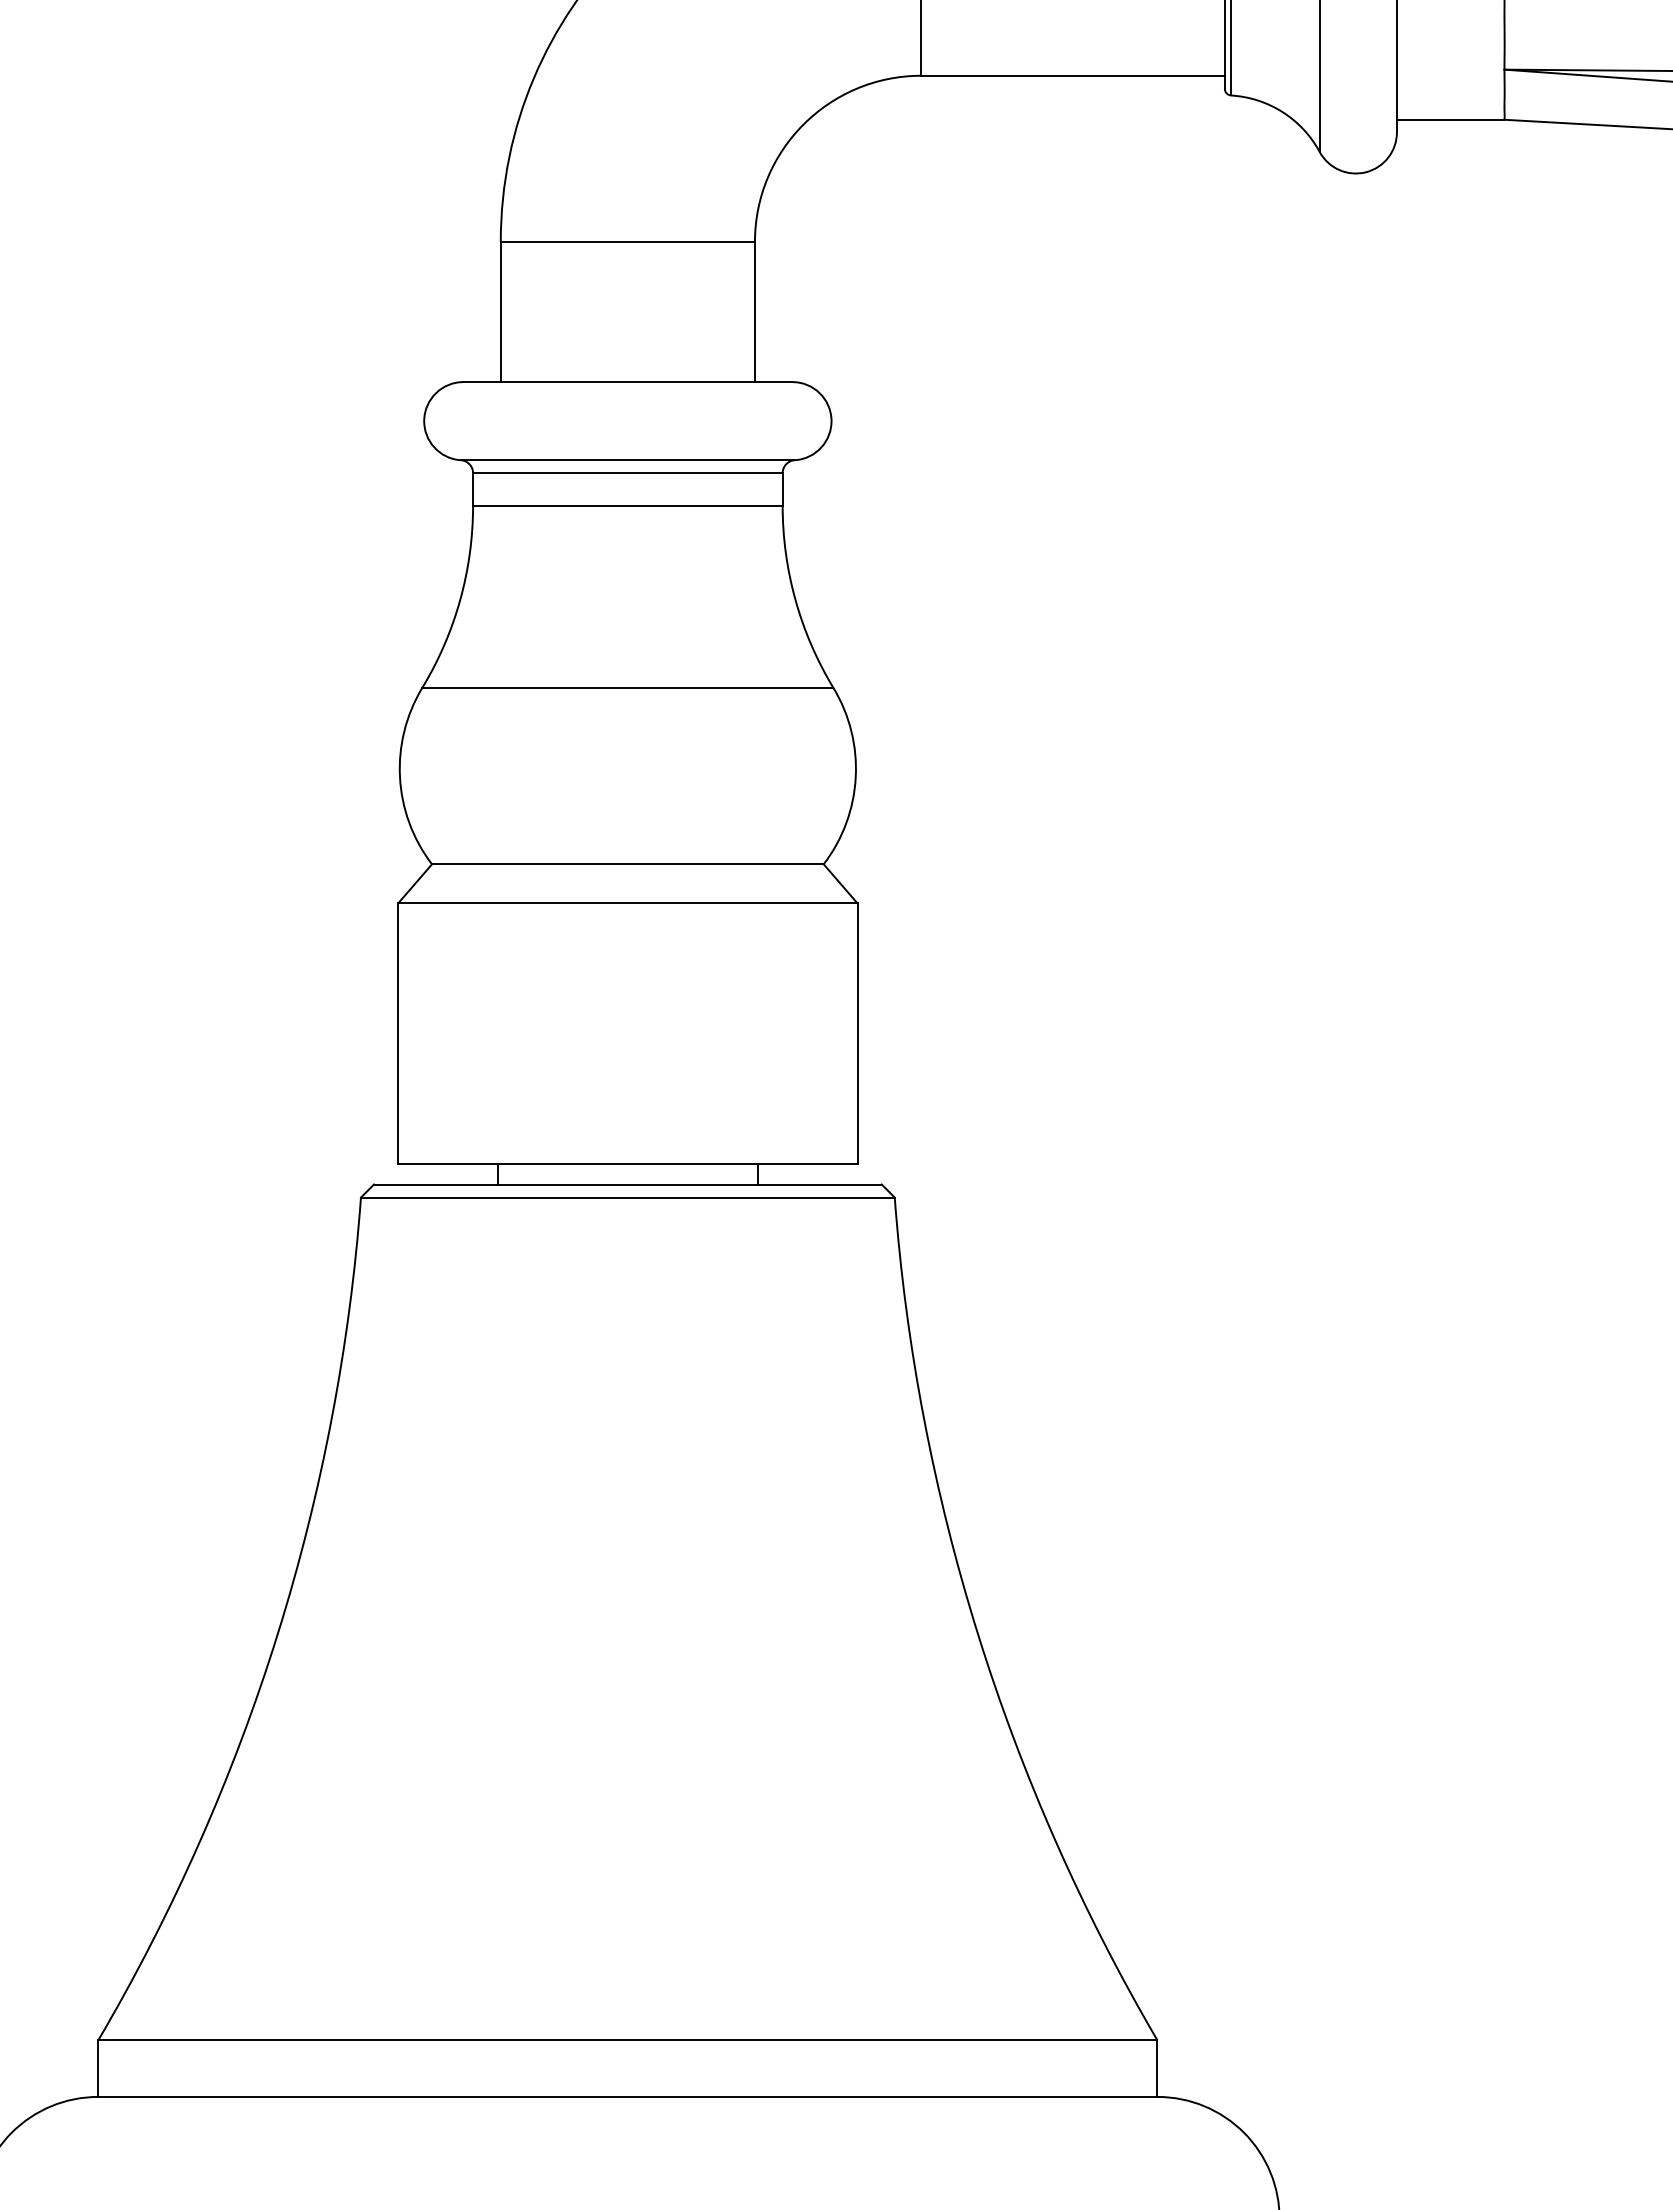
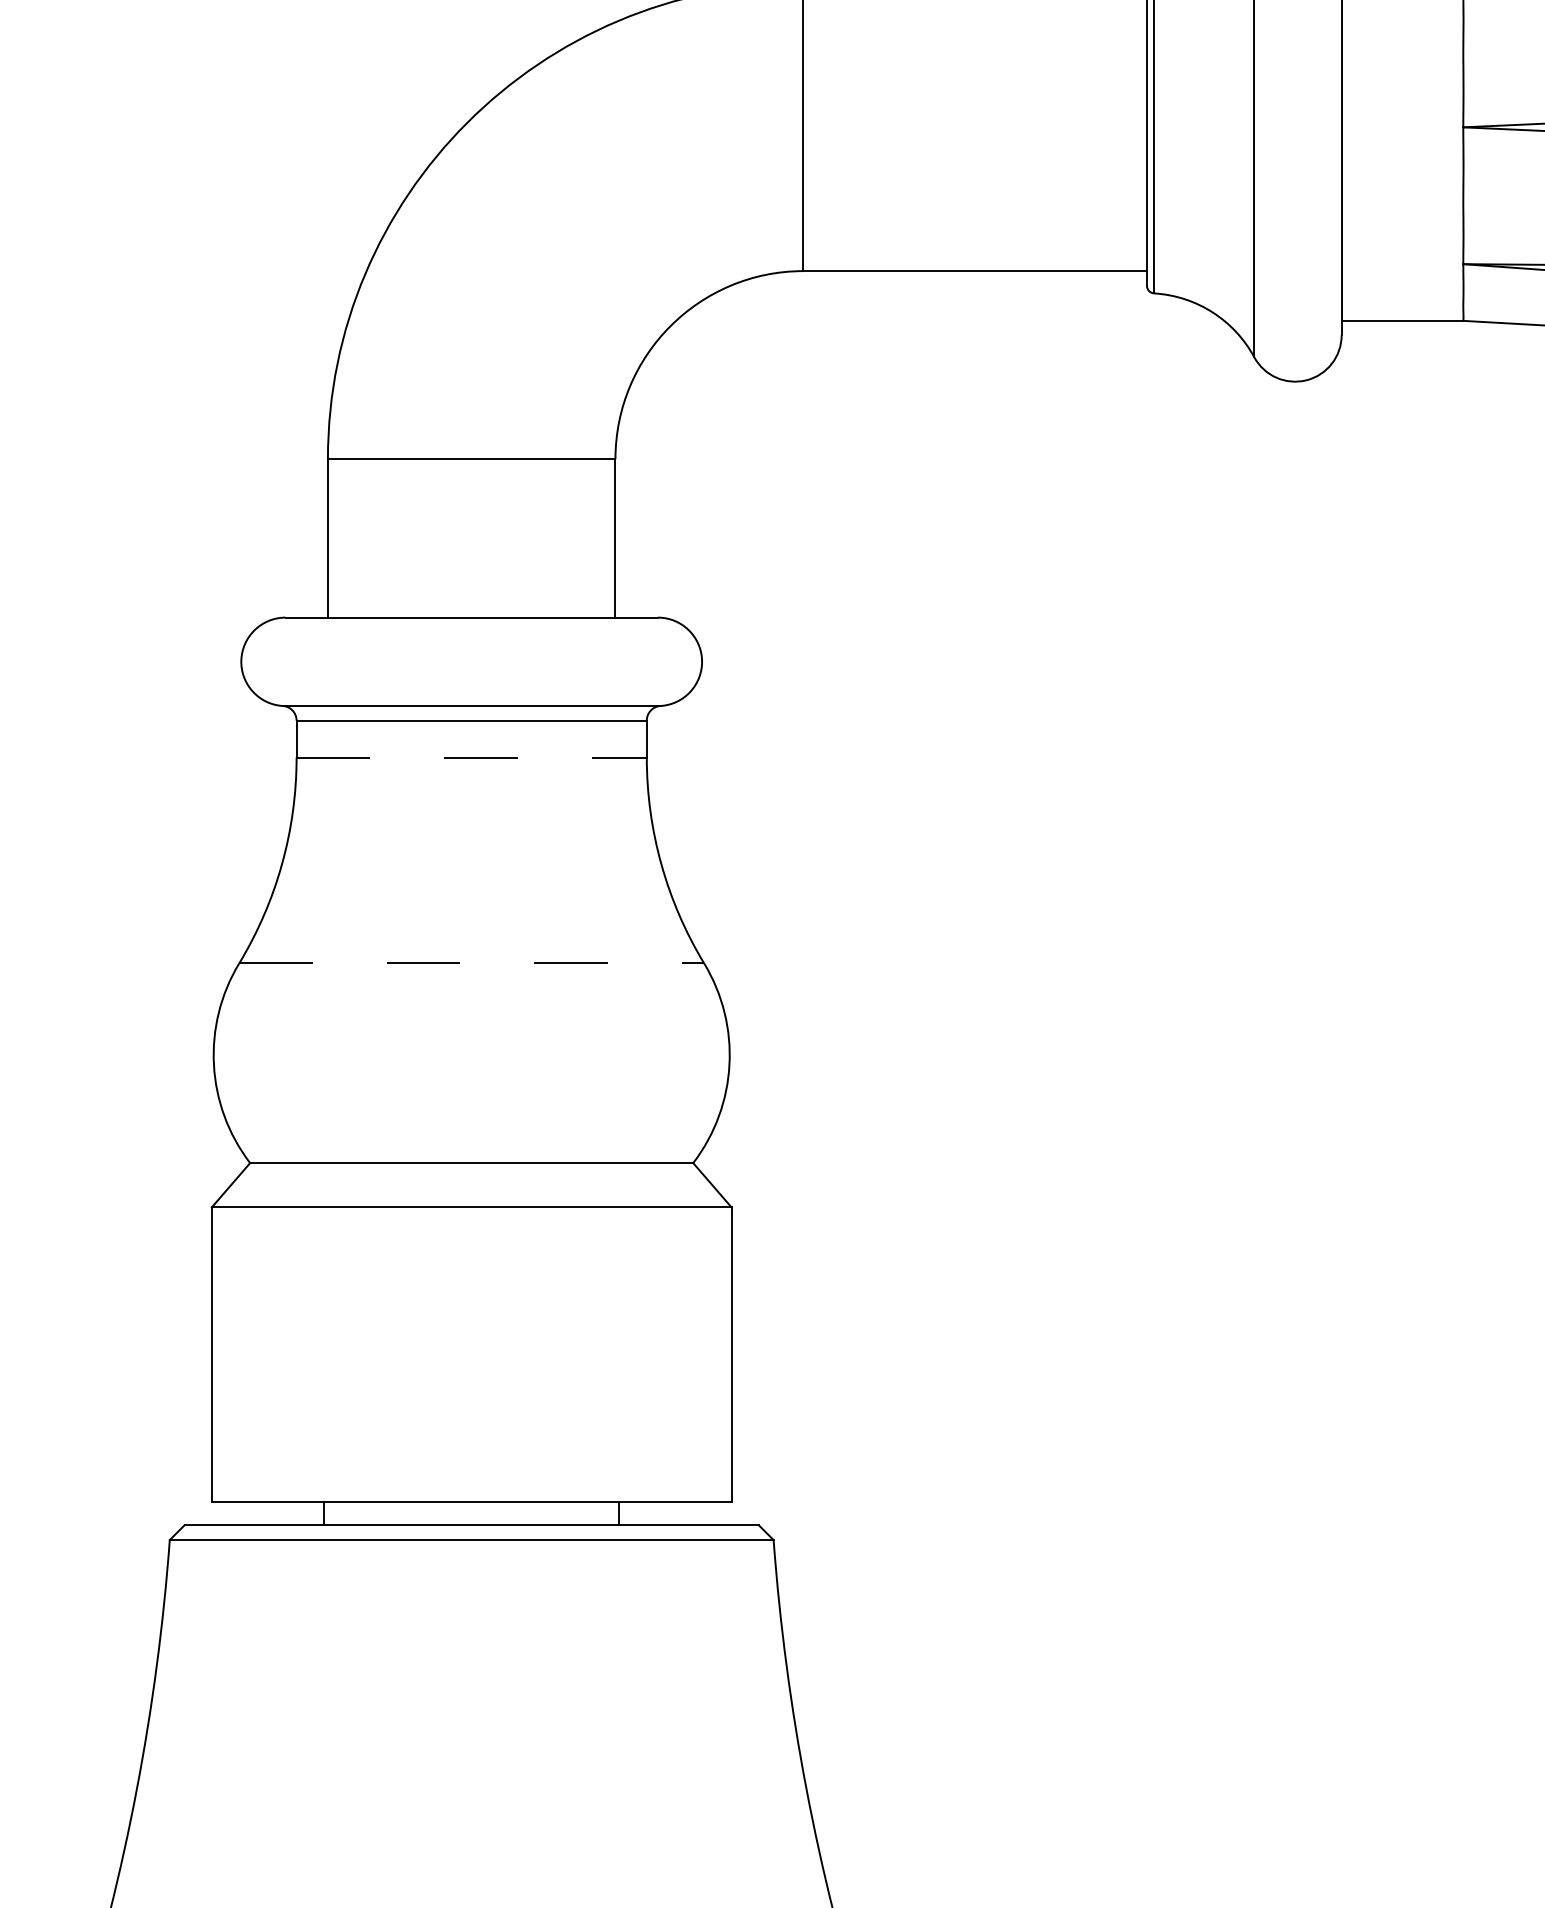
line: (627, 505) -> (471, 757), solid -> dashed
line: (628, 687) -> (472, 963), solid -> dashed

